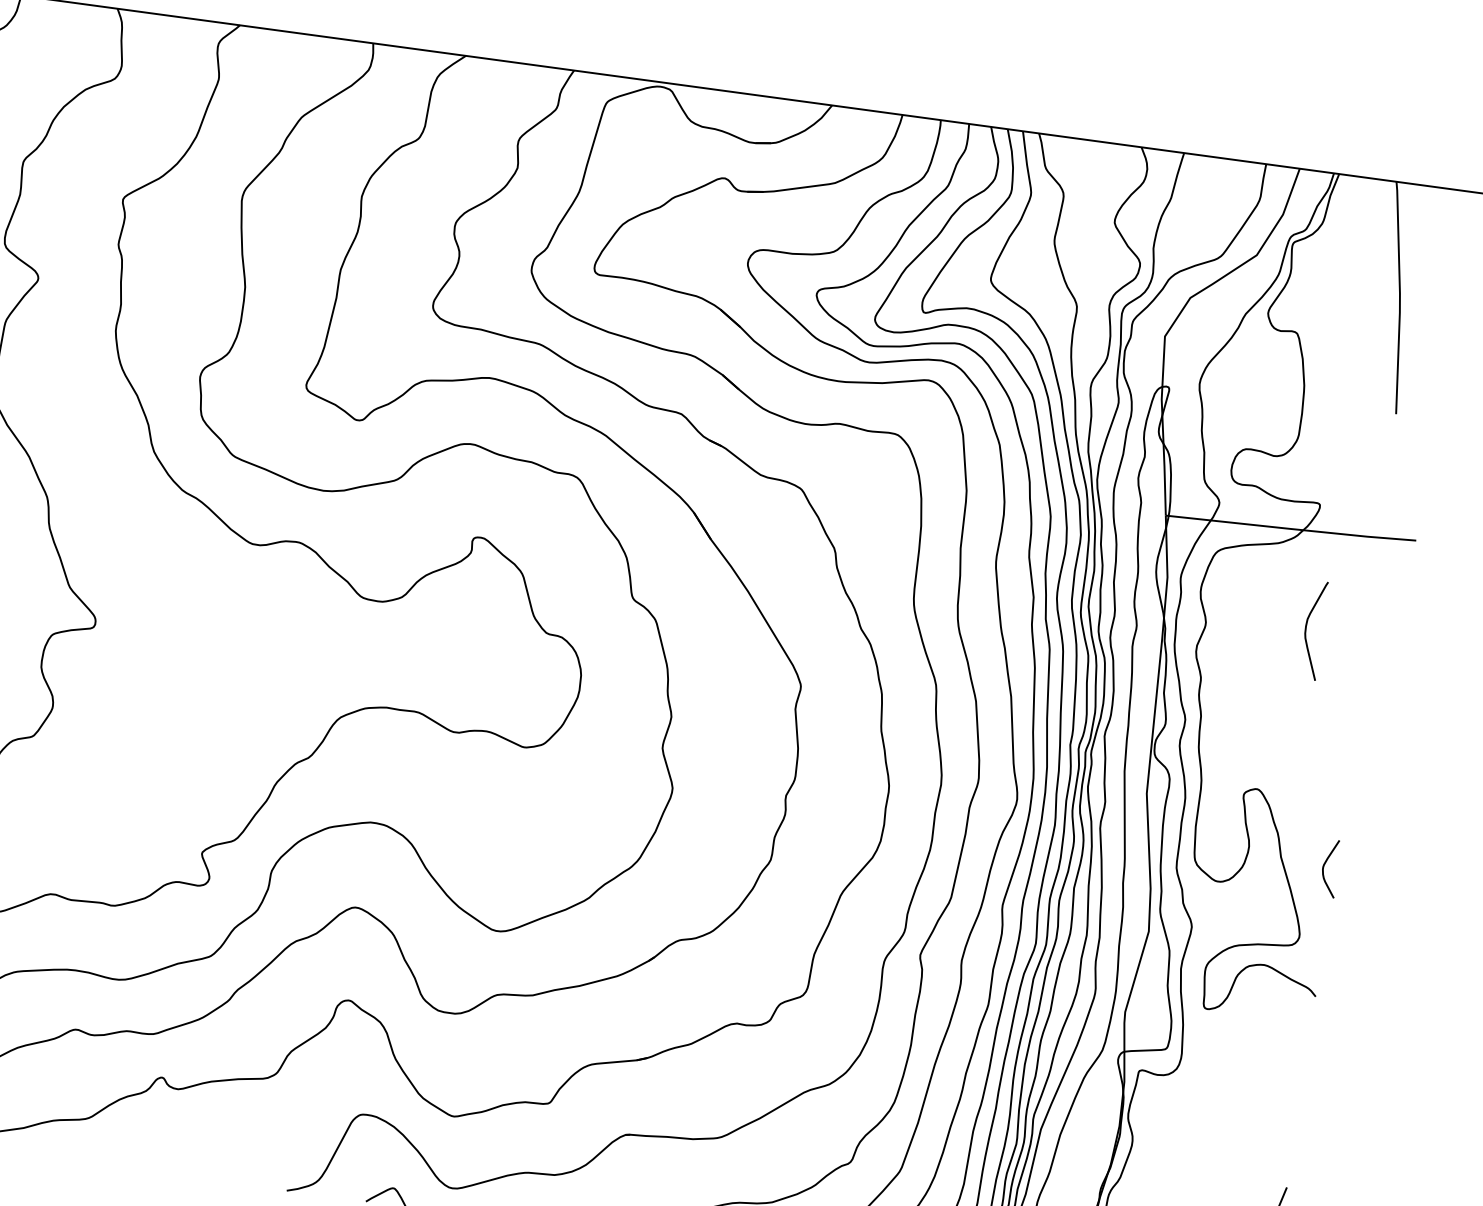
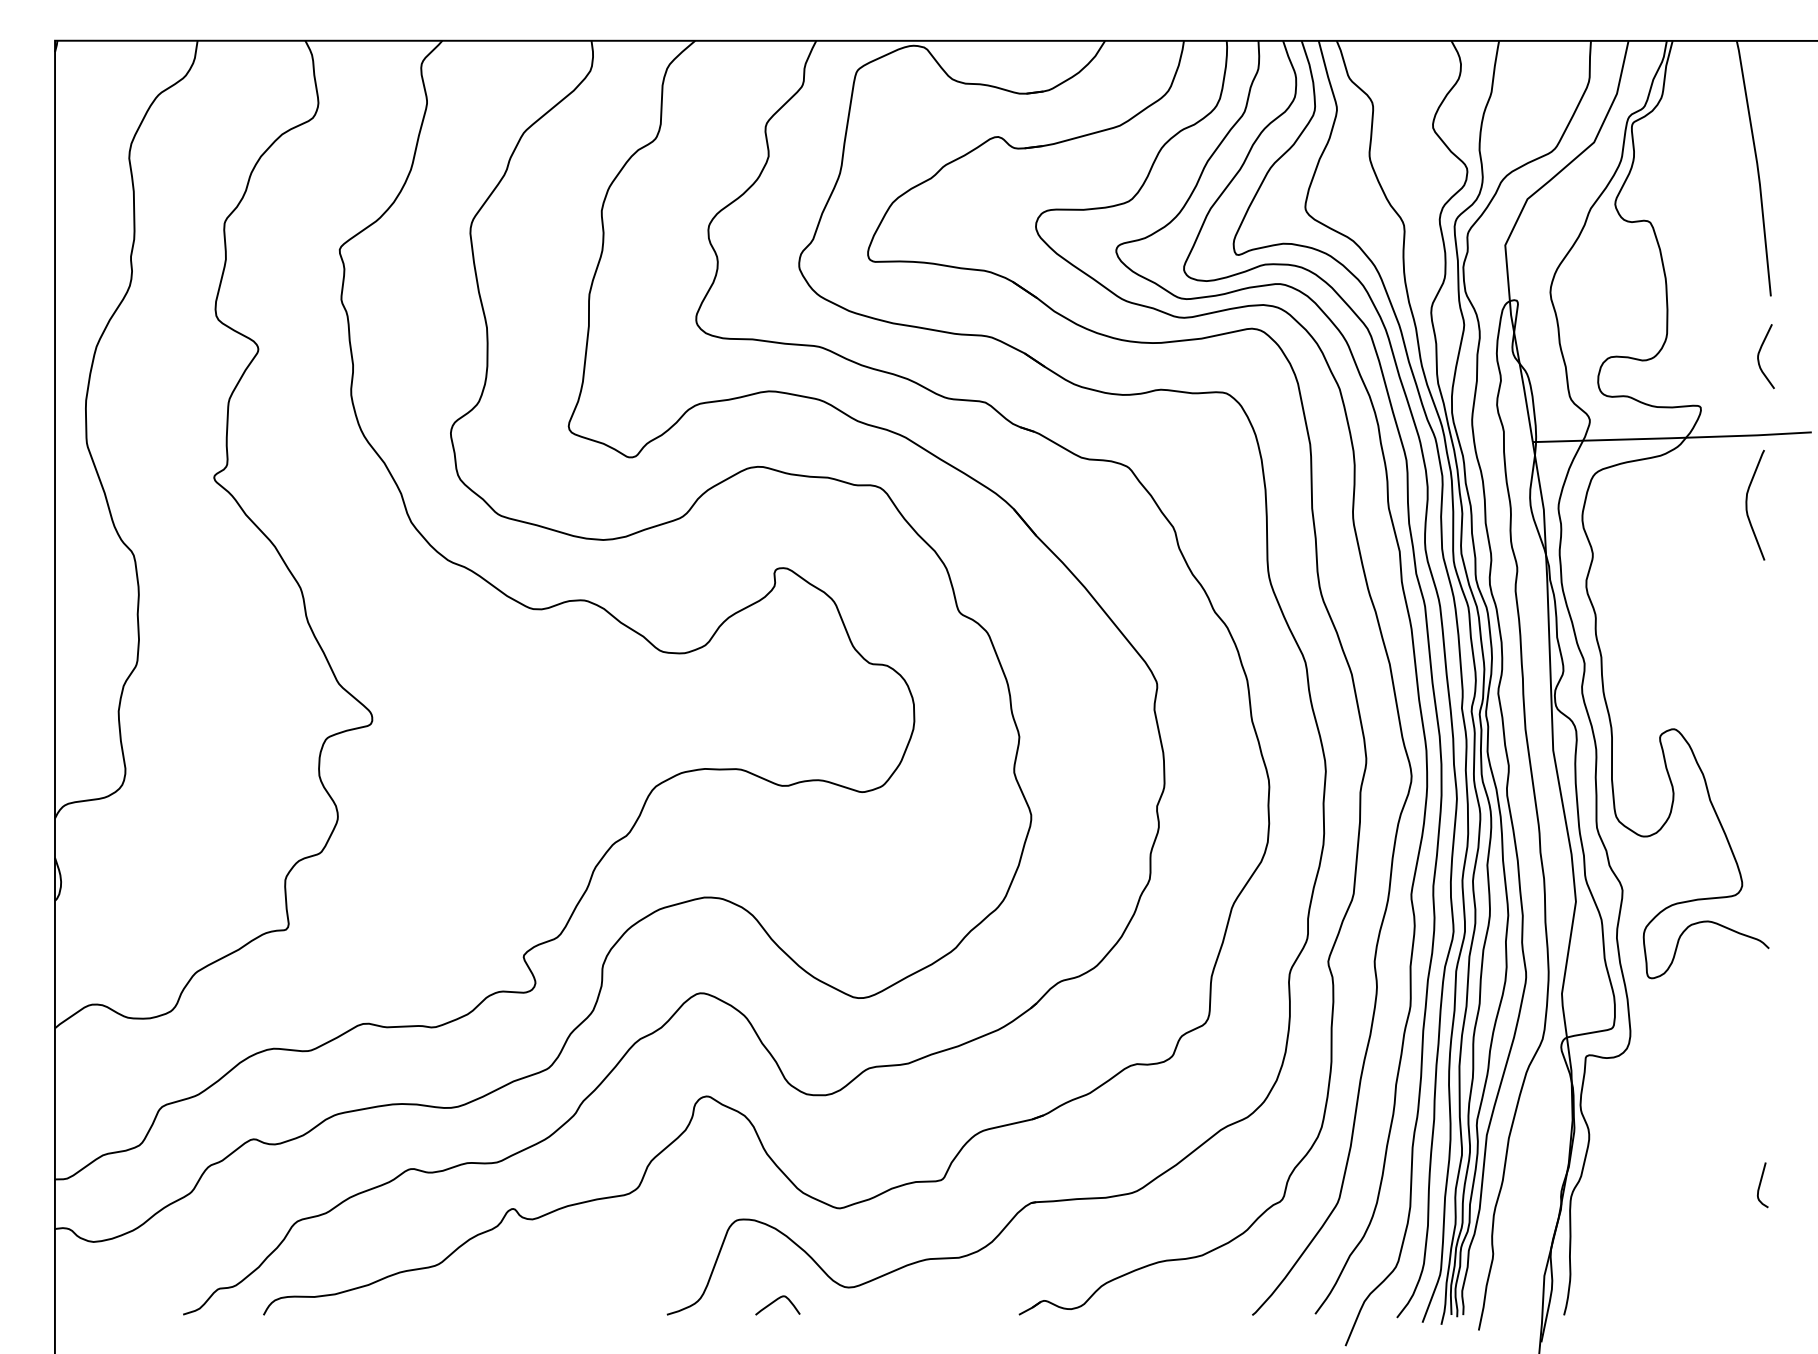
curve: (1306, 628) -> (1747, 504), moved
curve: (1324, 866) -> (1759, 355), moved

